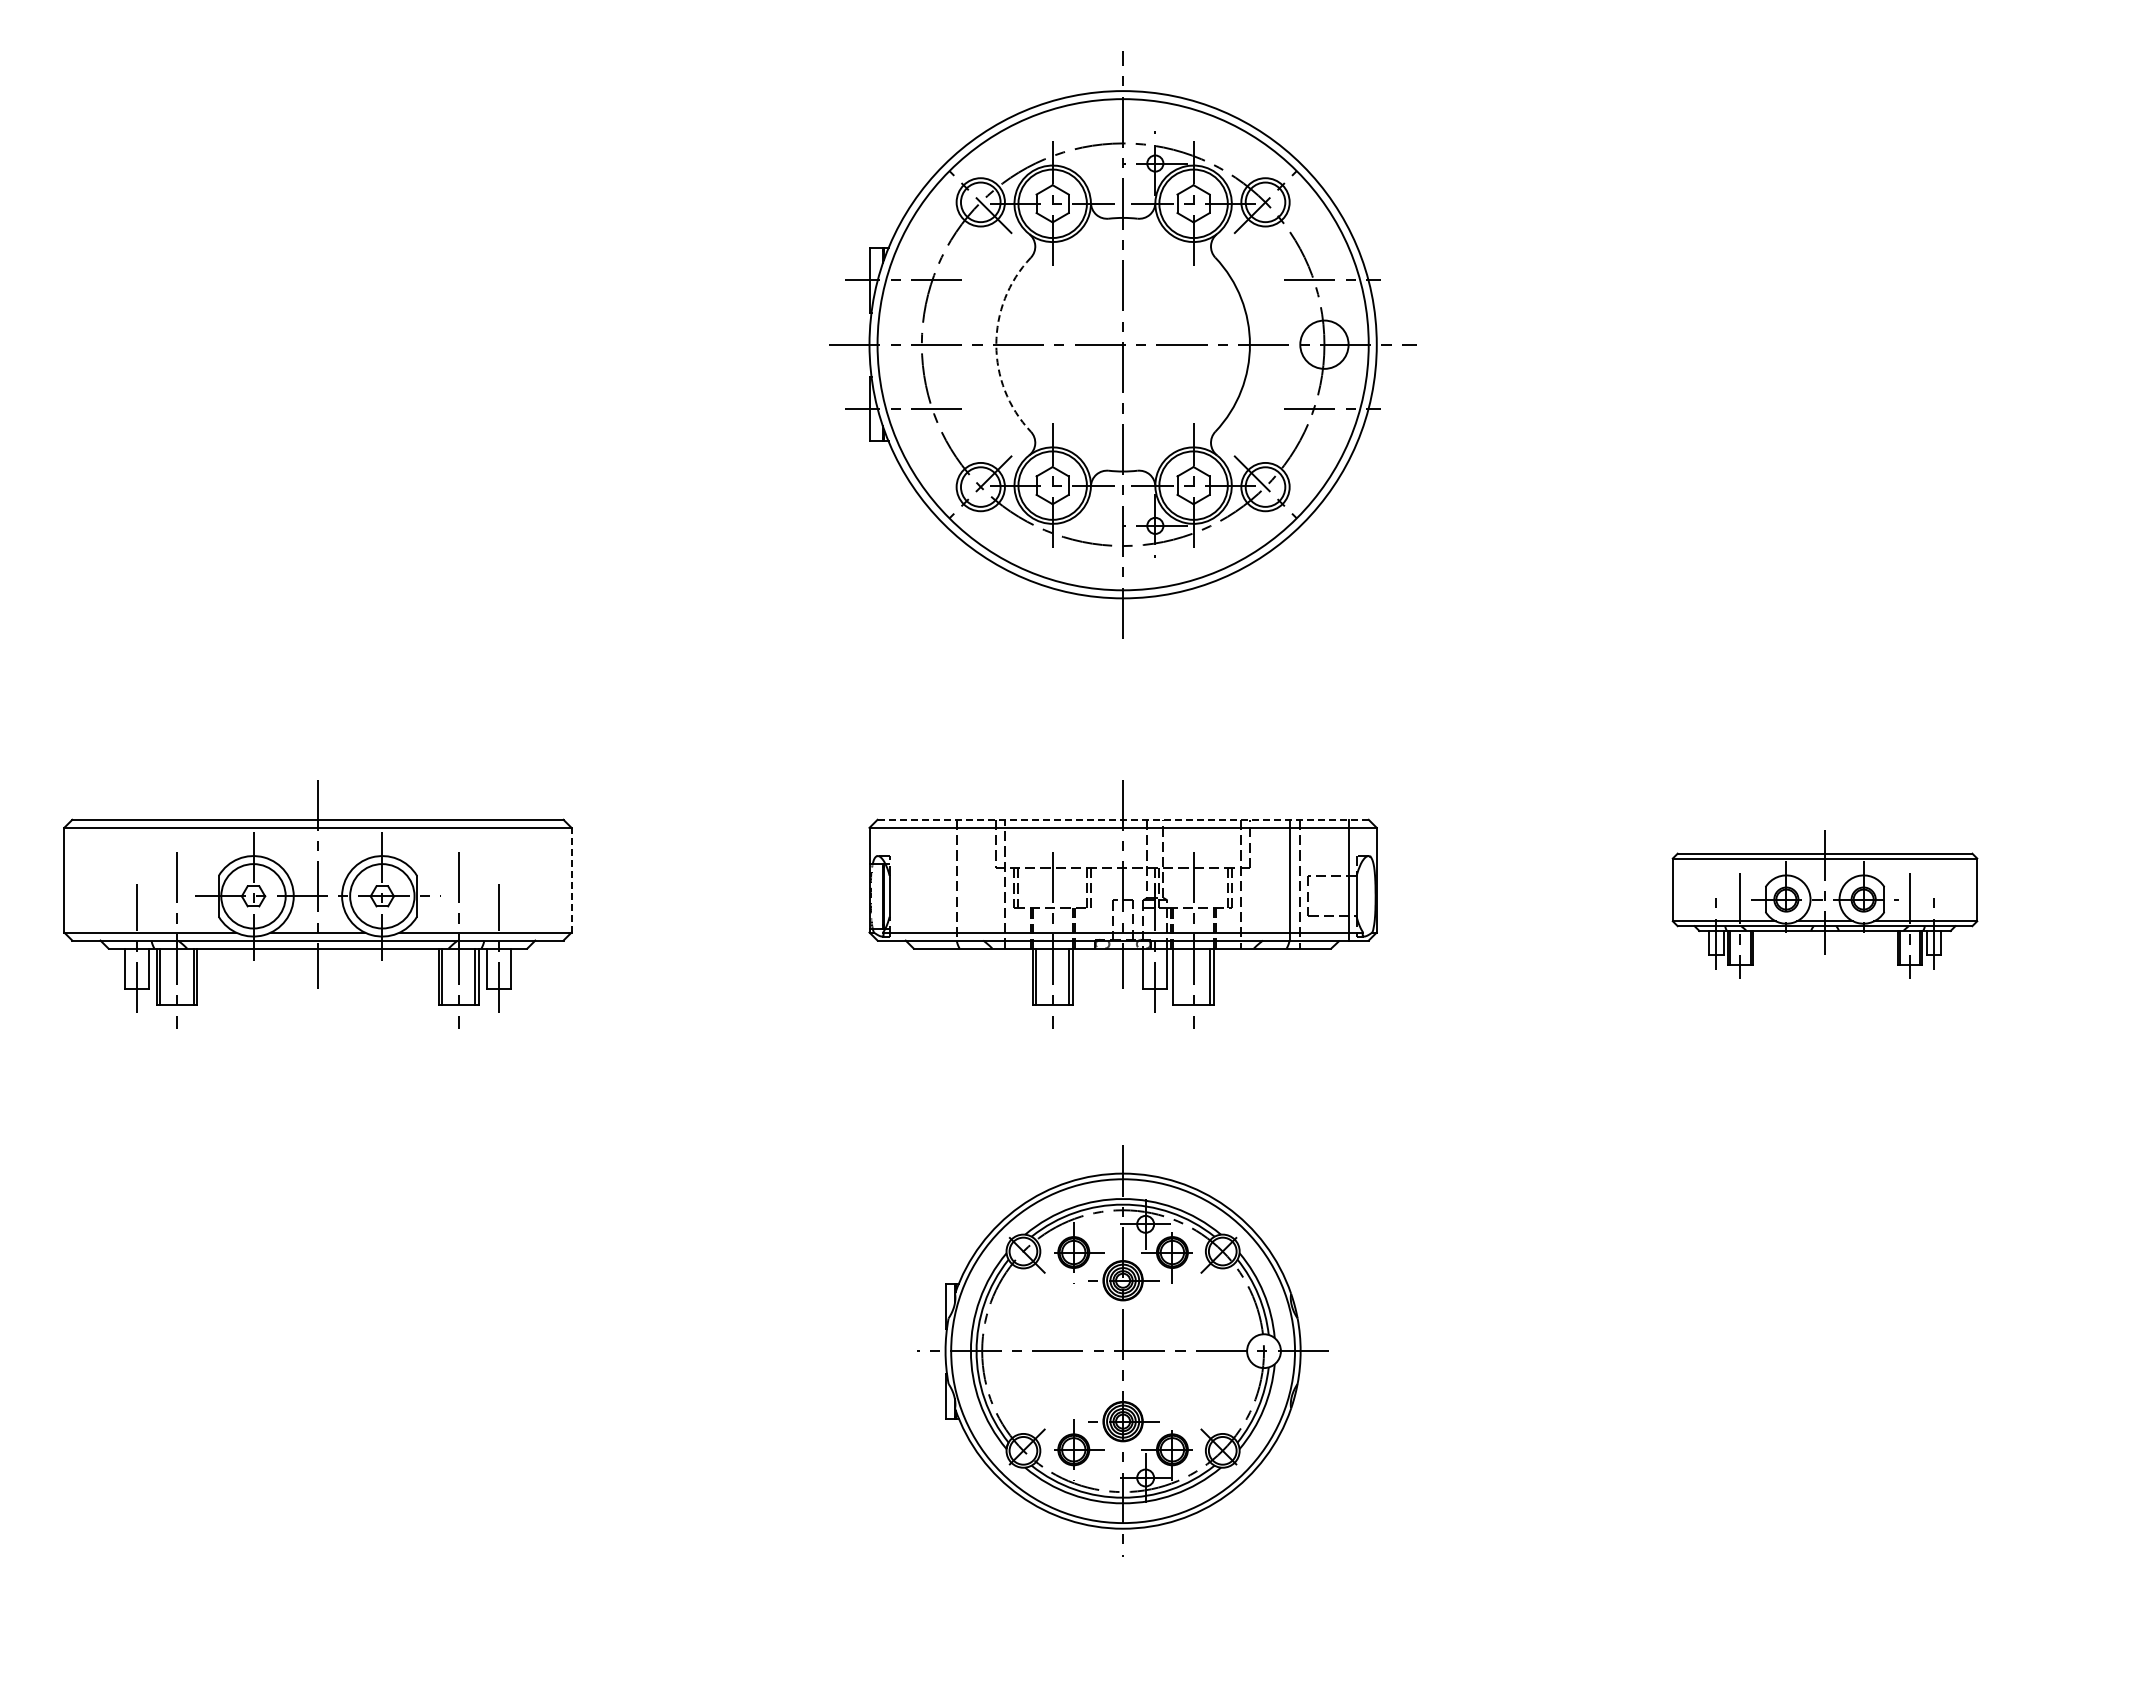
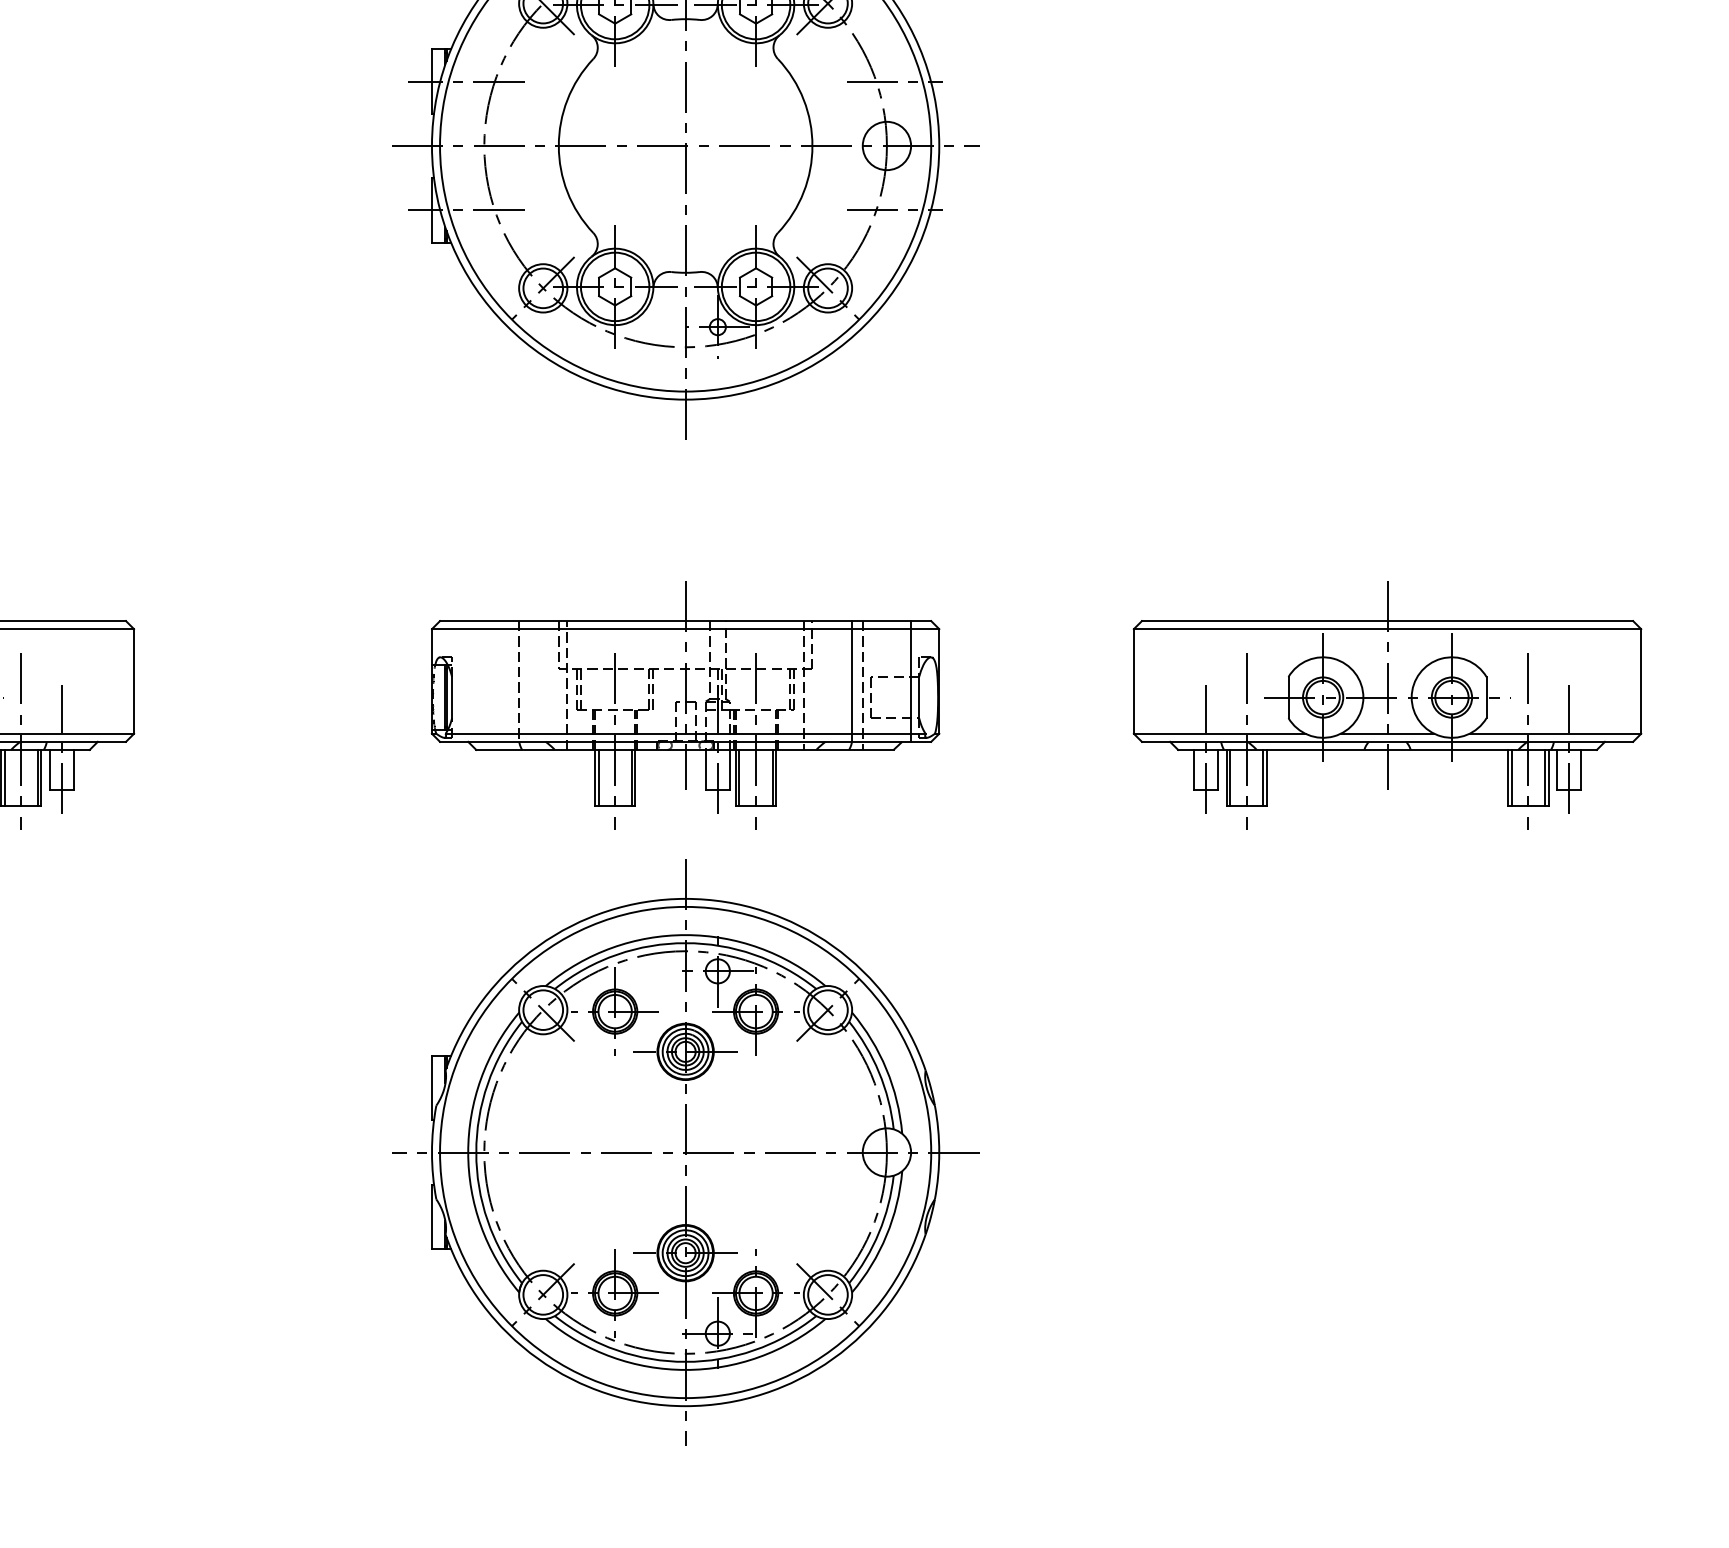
arc: (996, 344) -> (558, 145), dashed -> solid
line: (1123, 819) -> (685, 620), dashed -> solid
line: (571, 879) -> (133, 680), dashed -> solid
part: (1824, 904) -> (1386, 705), size x1.67
line: (1176, 976) -> (738, 777), added
part: (1122, 1350) -> (684, 1151), size x1.43

